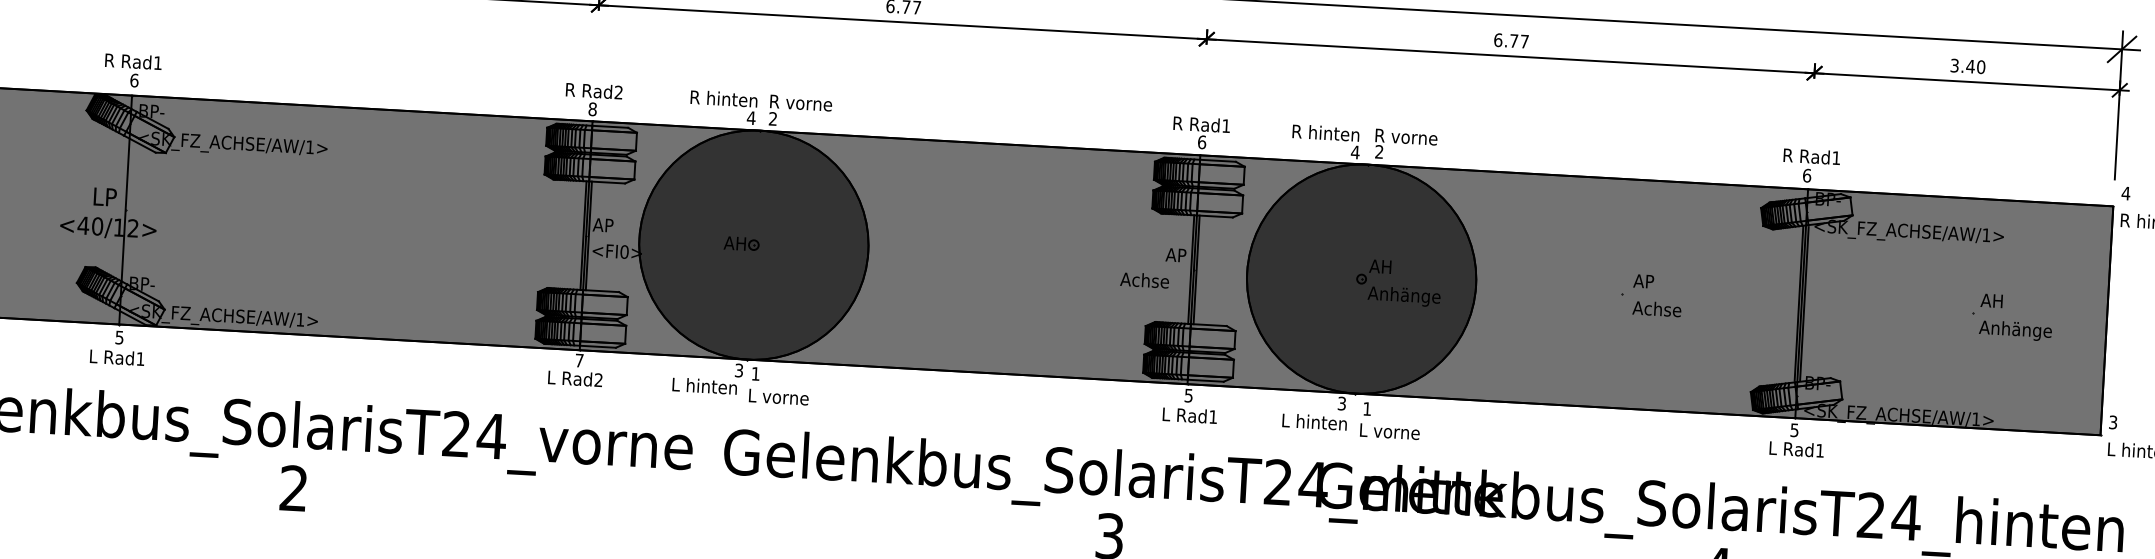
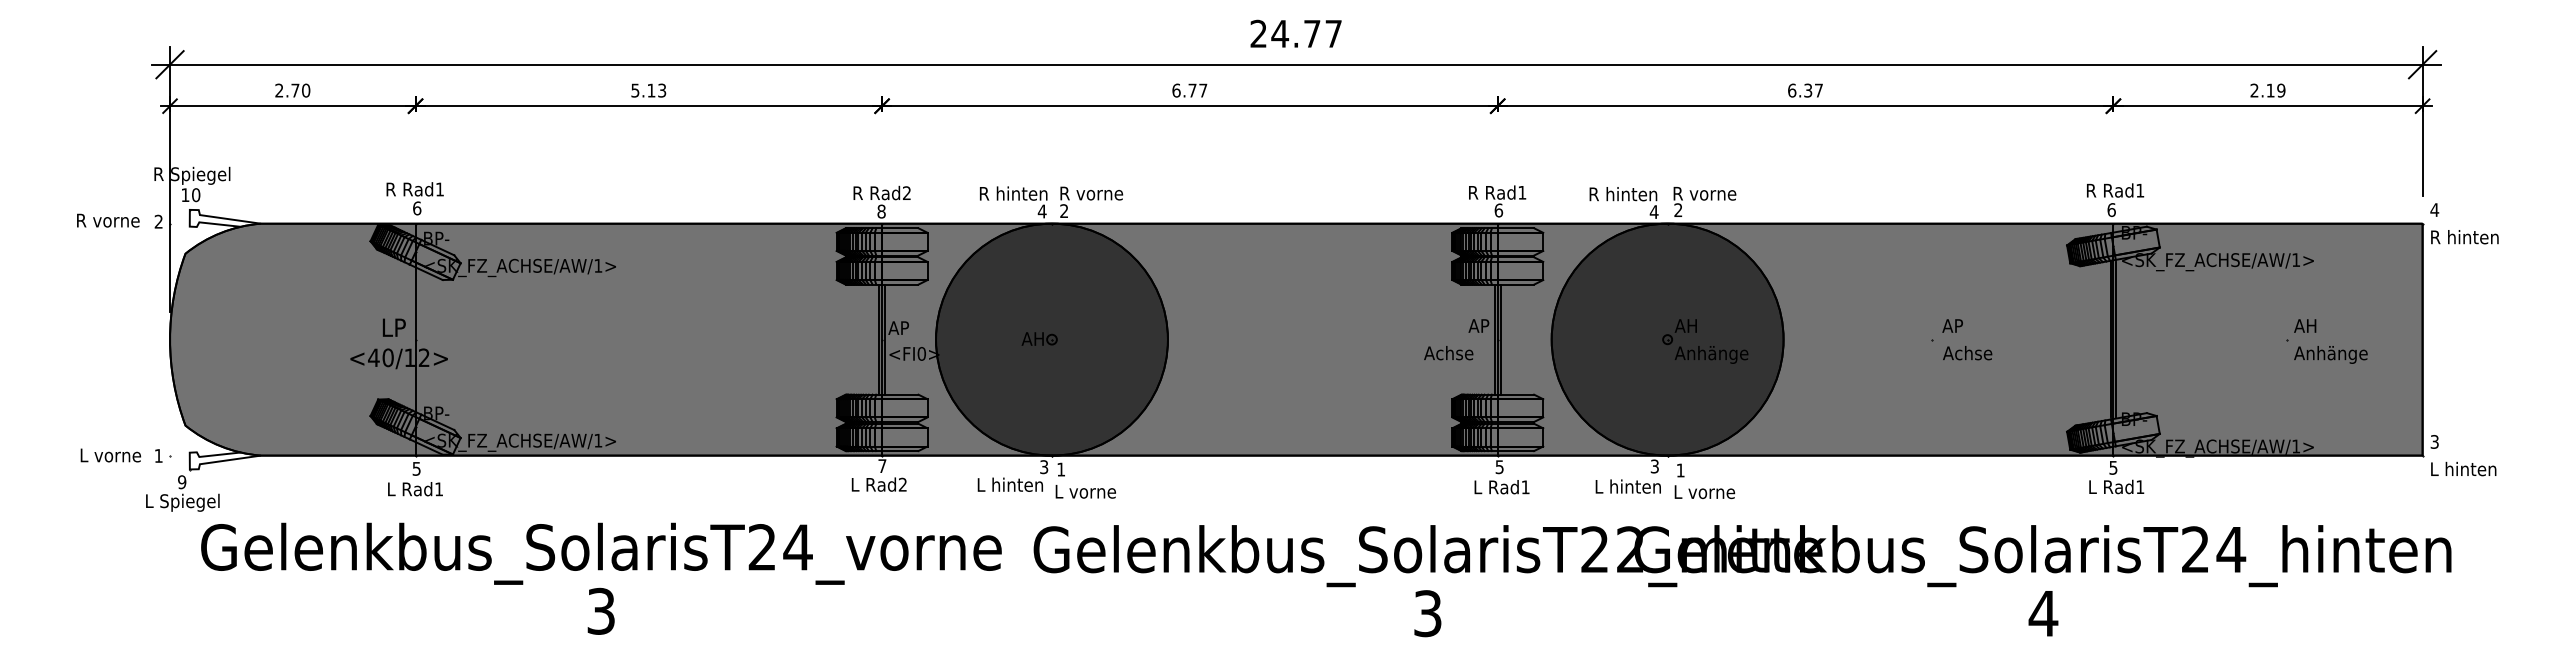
text: (1514, 40) -> (1808, 90), 6.77 -> 6.37
text: (1967, 66) -> (2267, 90), 3.40 -> 2.19
text: (1313, 484) -> (1630, 549), Gelenkbus_SolarisT24_mitte -> Gelenkbus_SolarisT22_mitte
text: (293, 488) -> (600, 611), 2 -> 3

